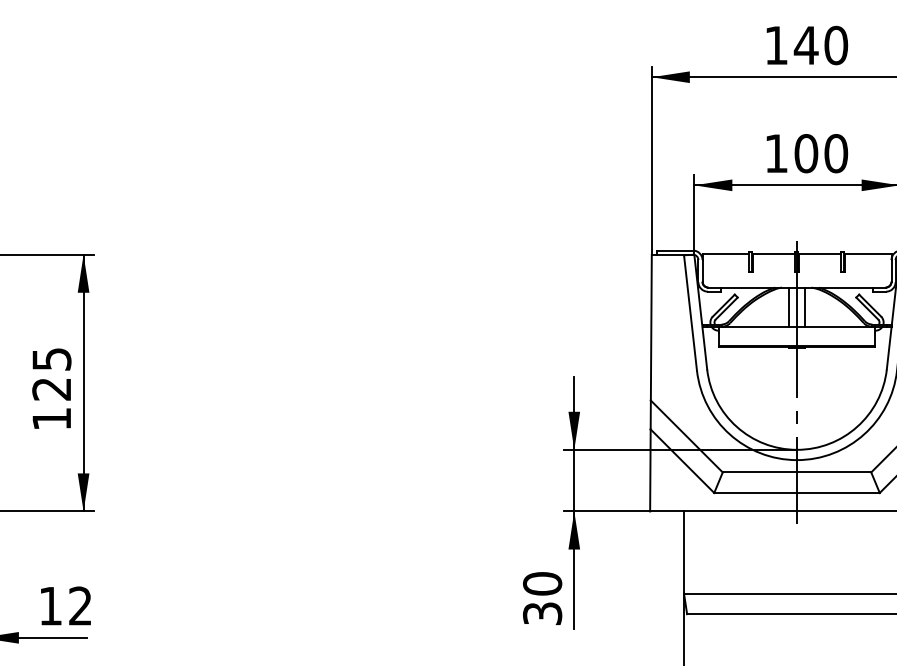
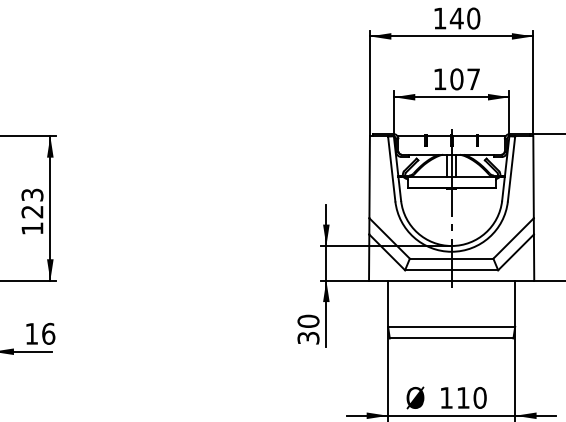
text: (835, 153) -> (473, 79), 100 -> 107
text: (50, 358) -> (31, 194), 125 -> 123
text: (80, 605) -> (48, 333), 12 -> 16

